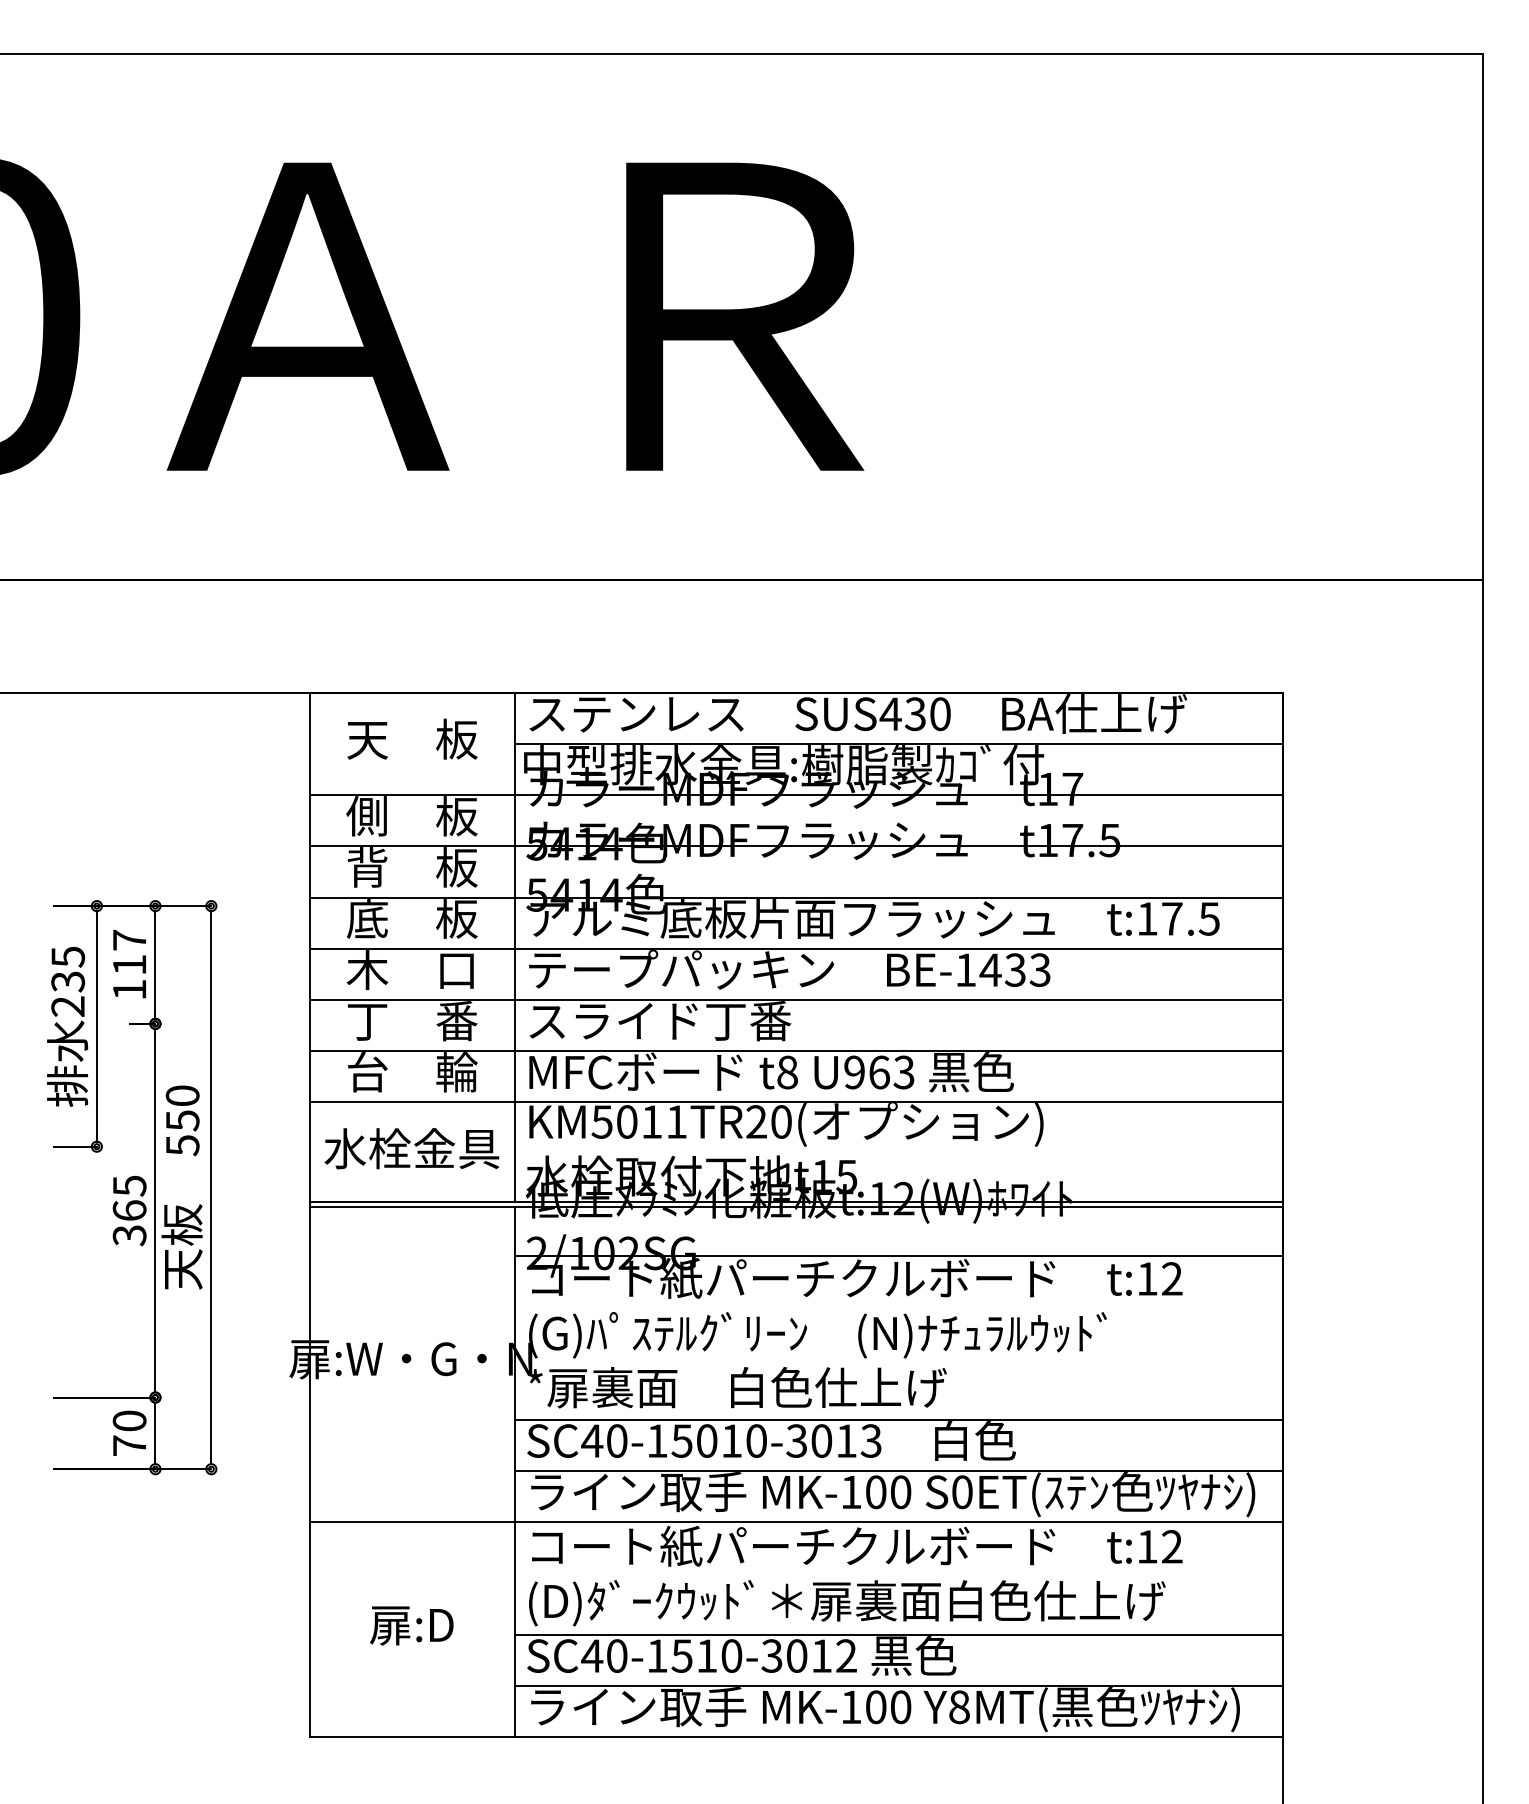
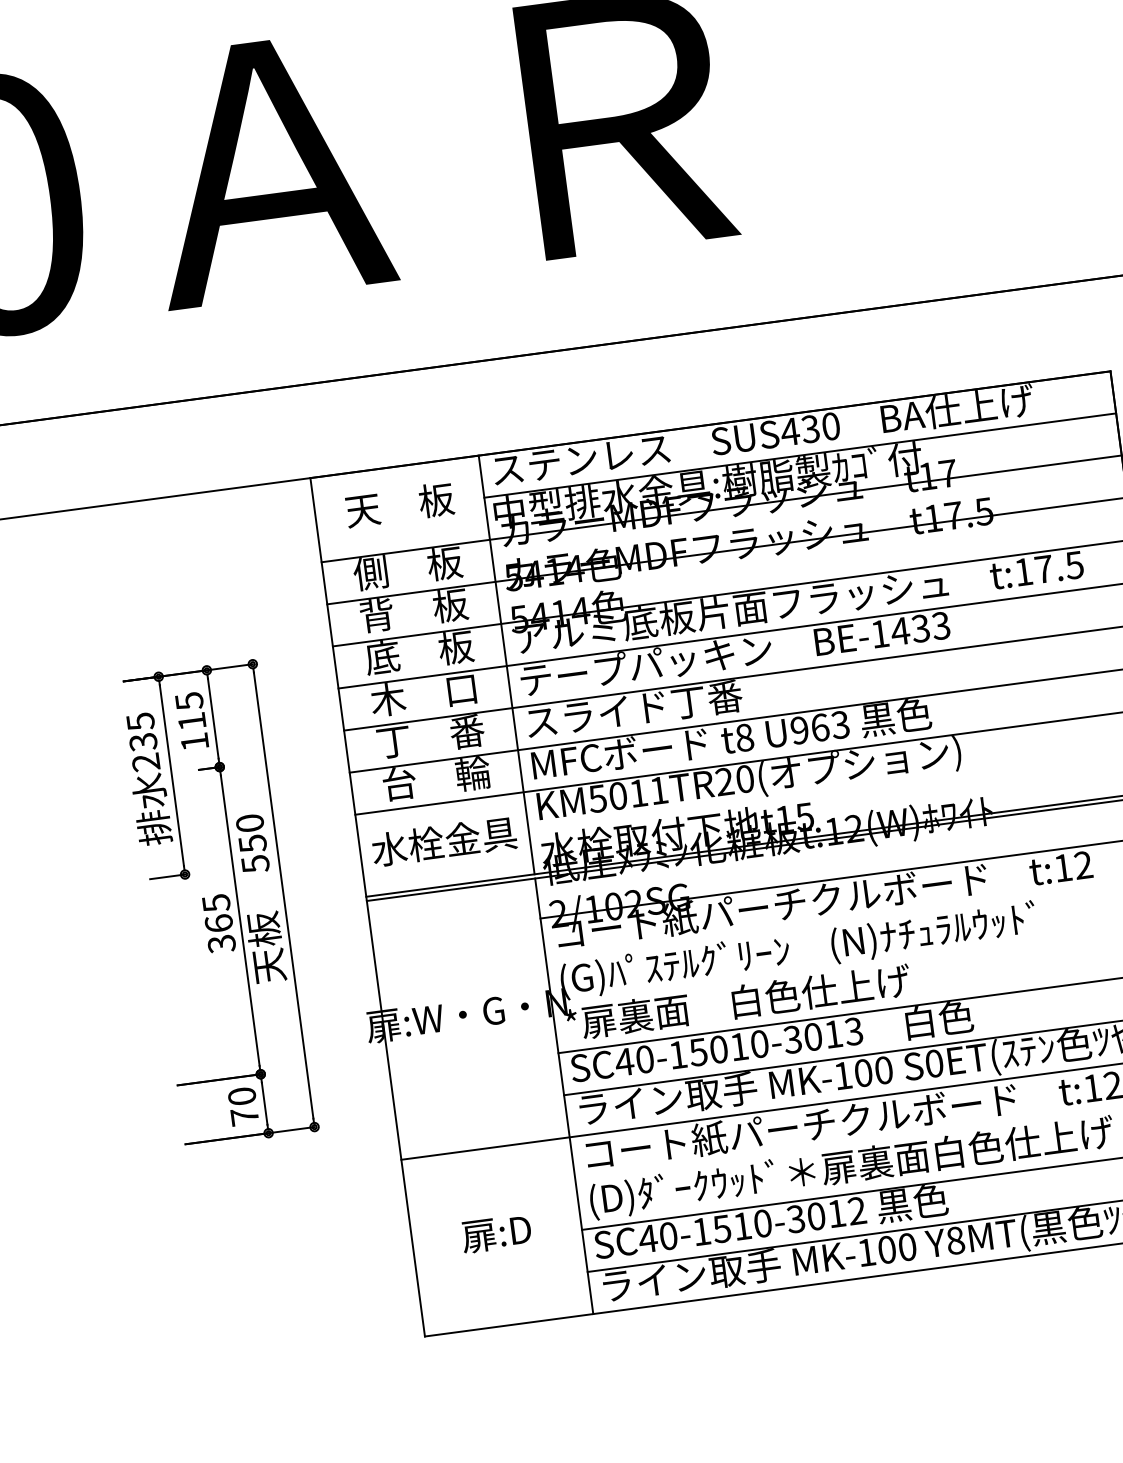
text: (129, 940) -> (189, 701), 117 -> 115

